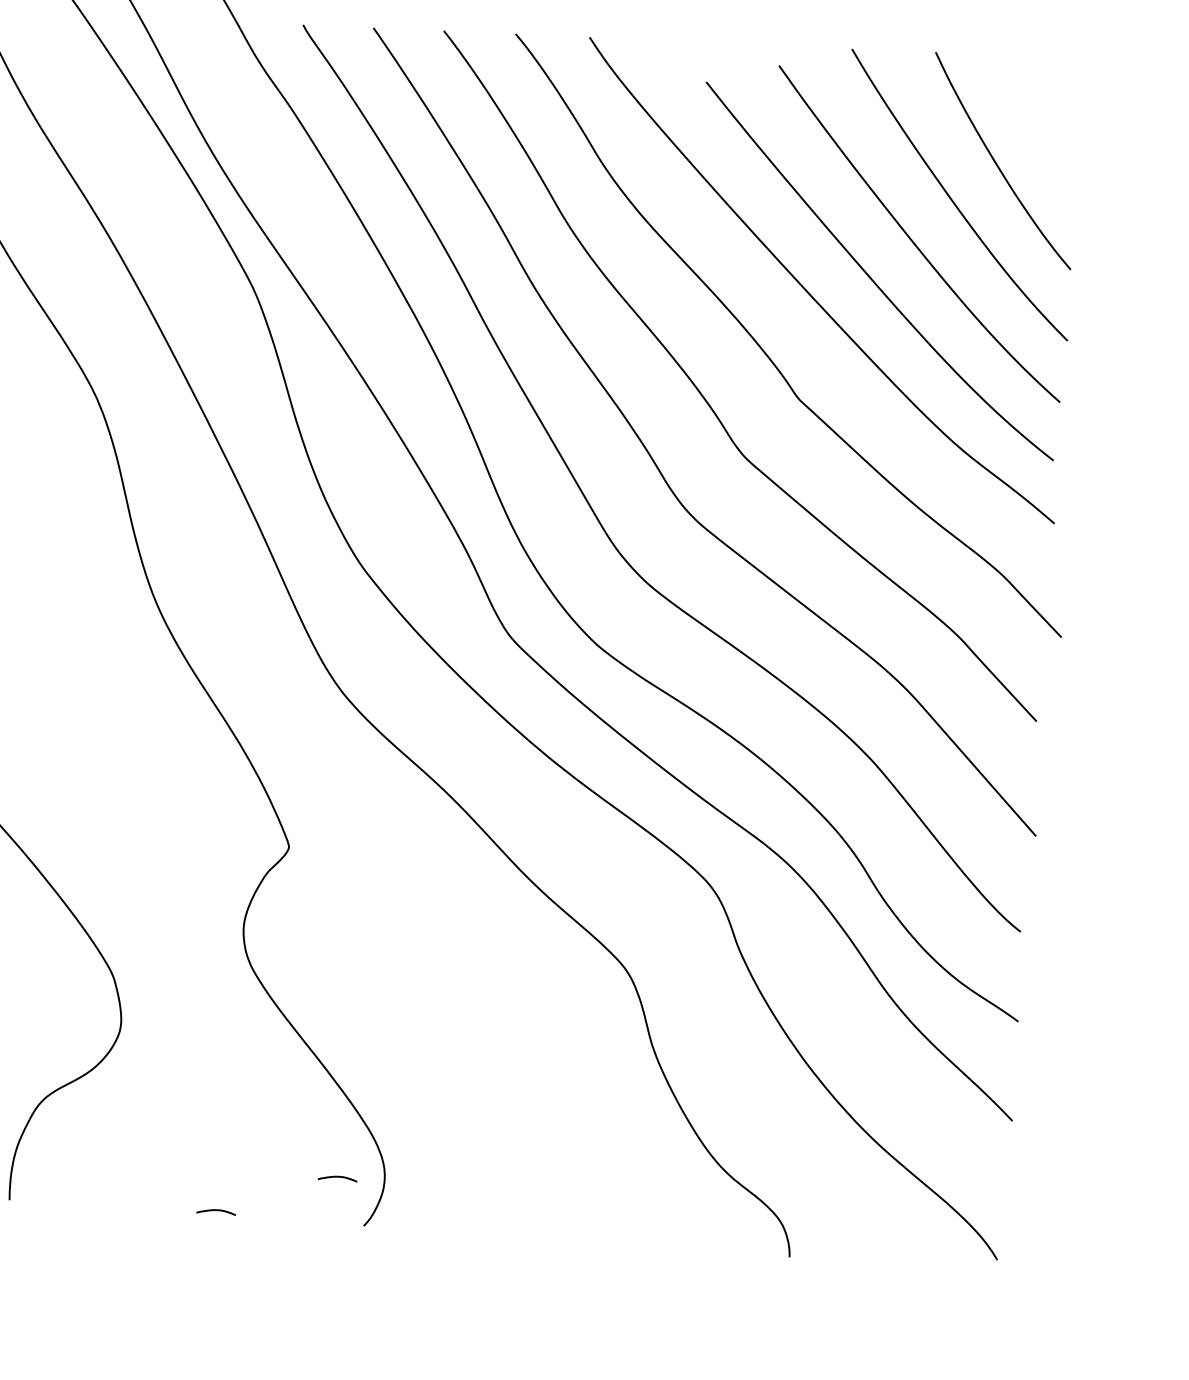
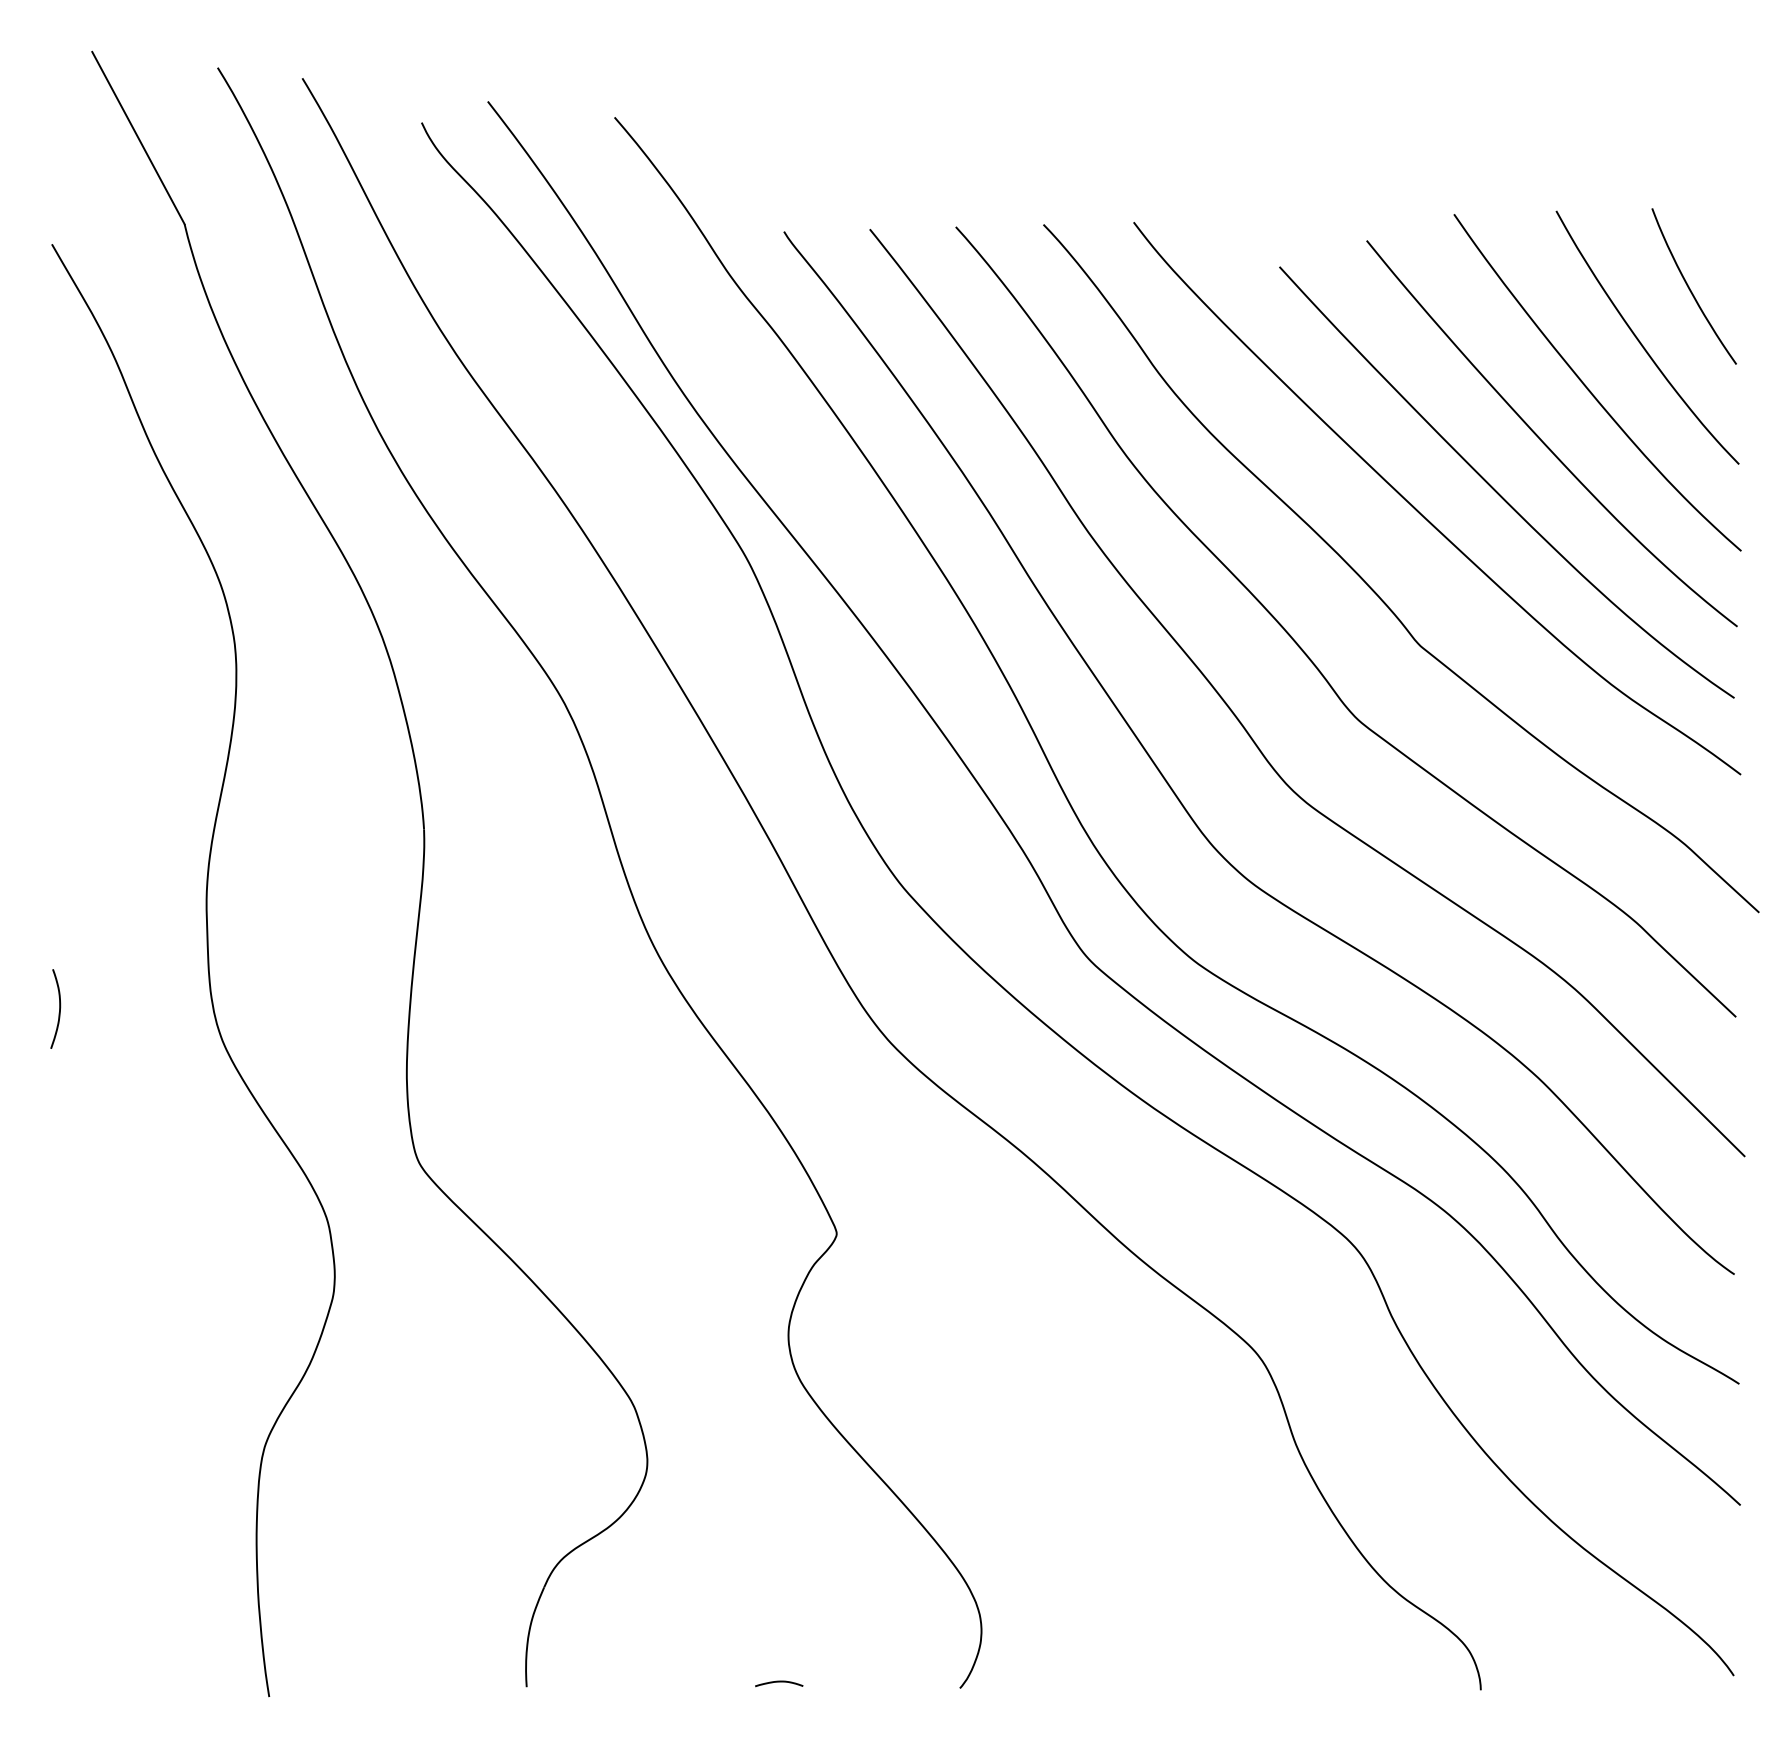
curve: (1041, 123) -> (1690, 288), added
curve: (338, 1177) -> (924, 1631), removed

